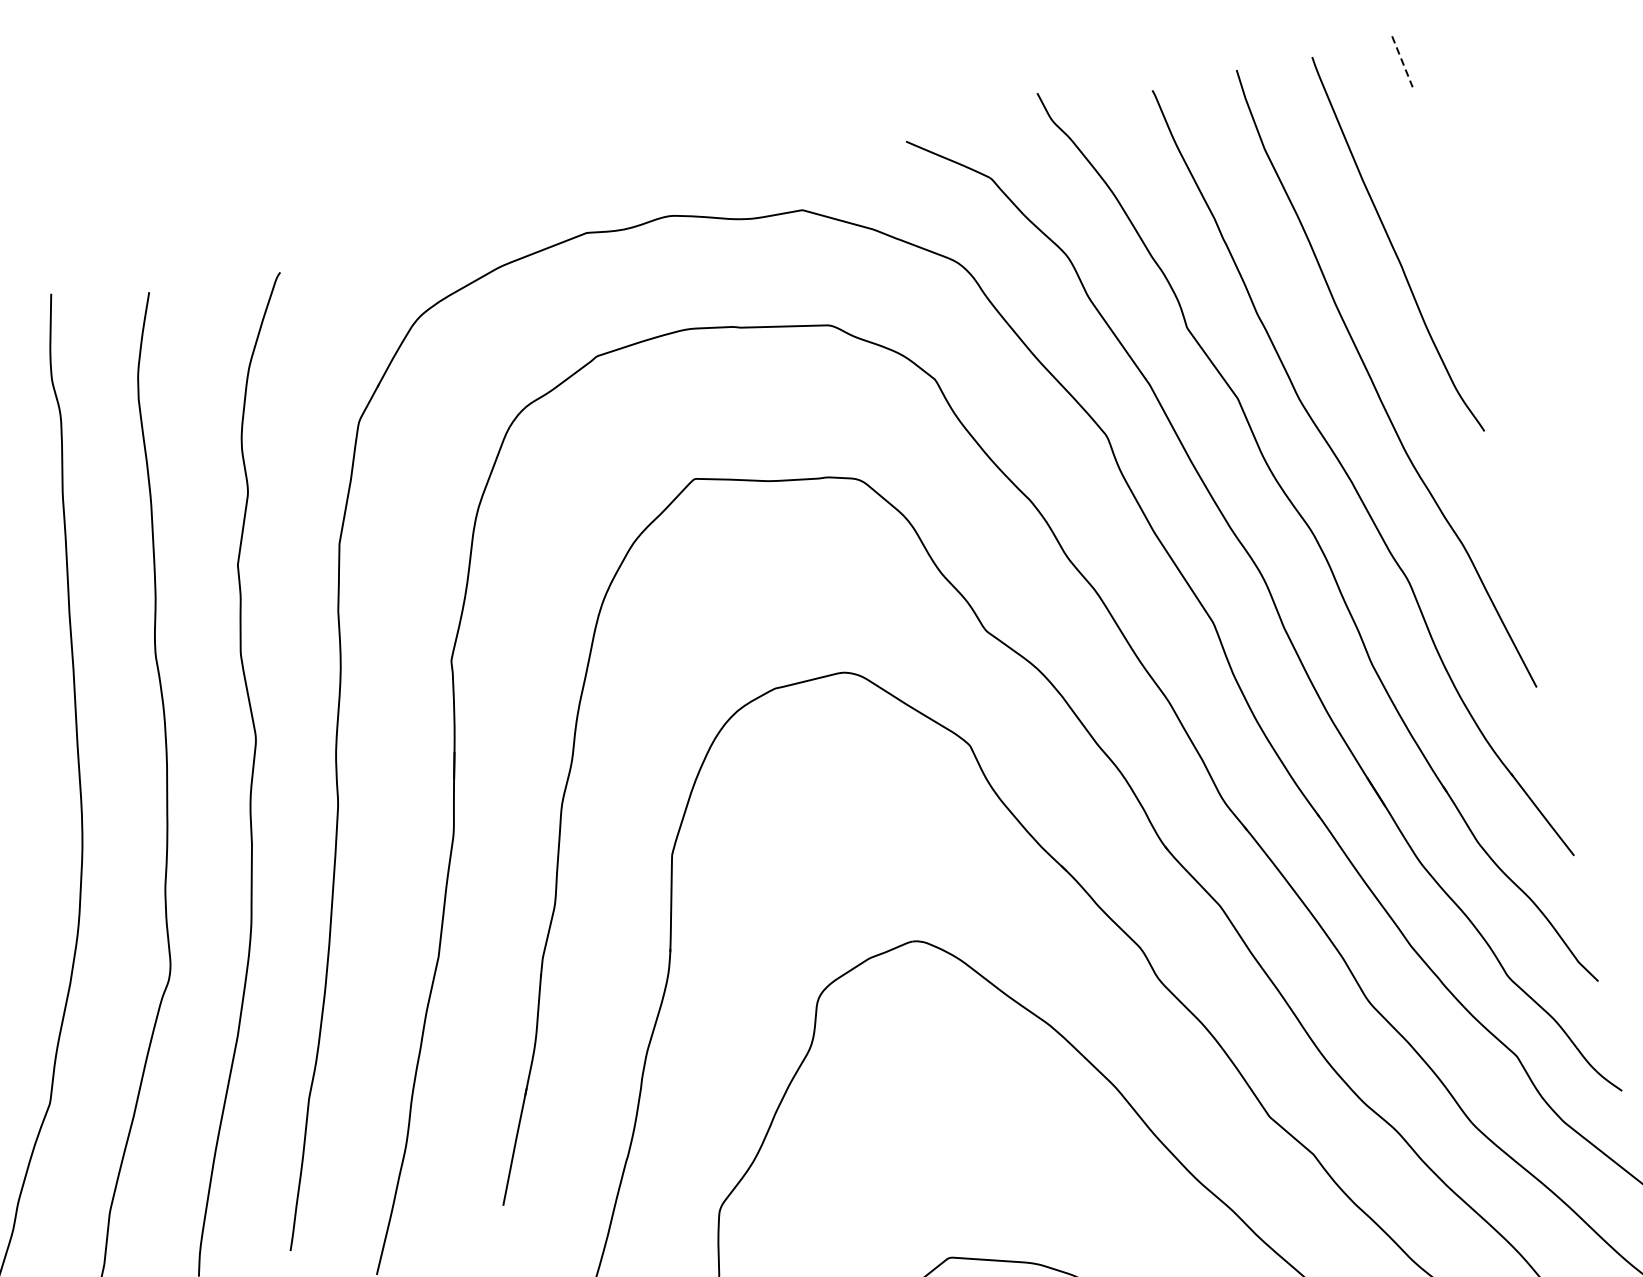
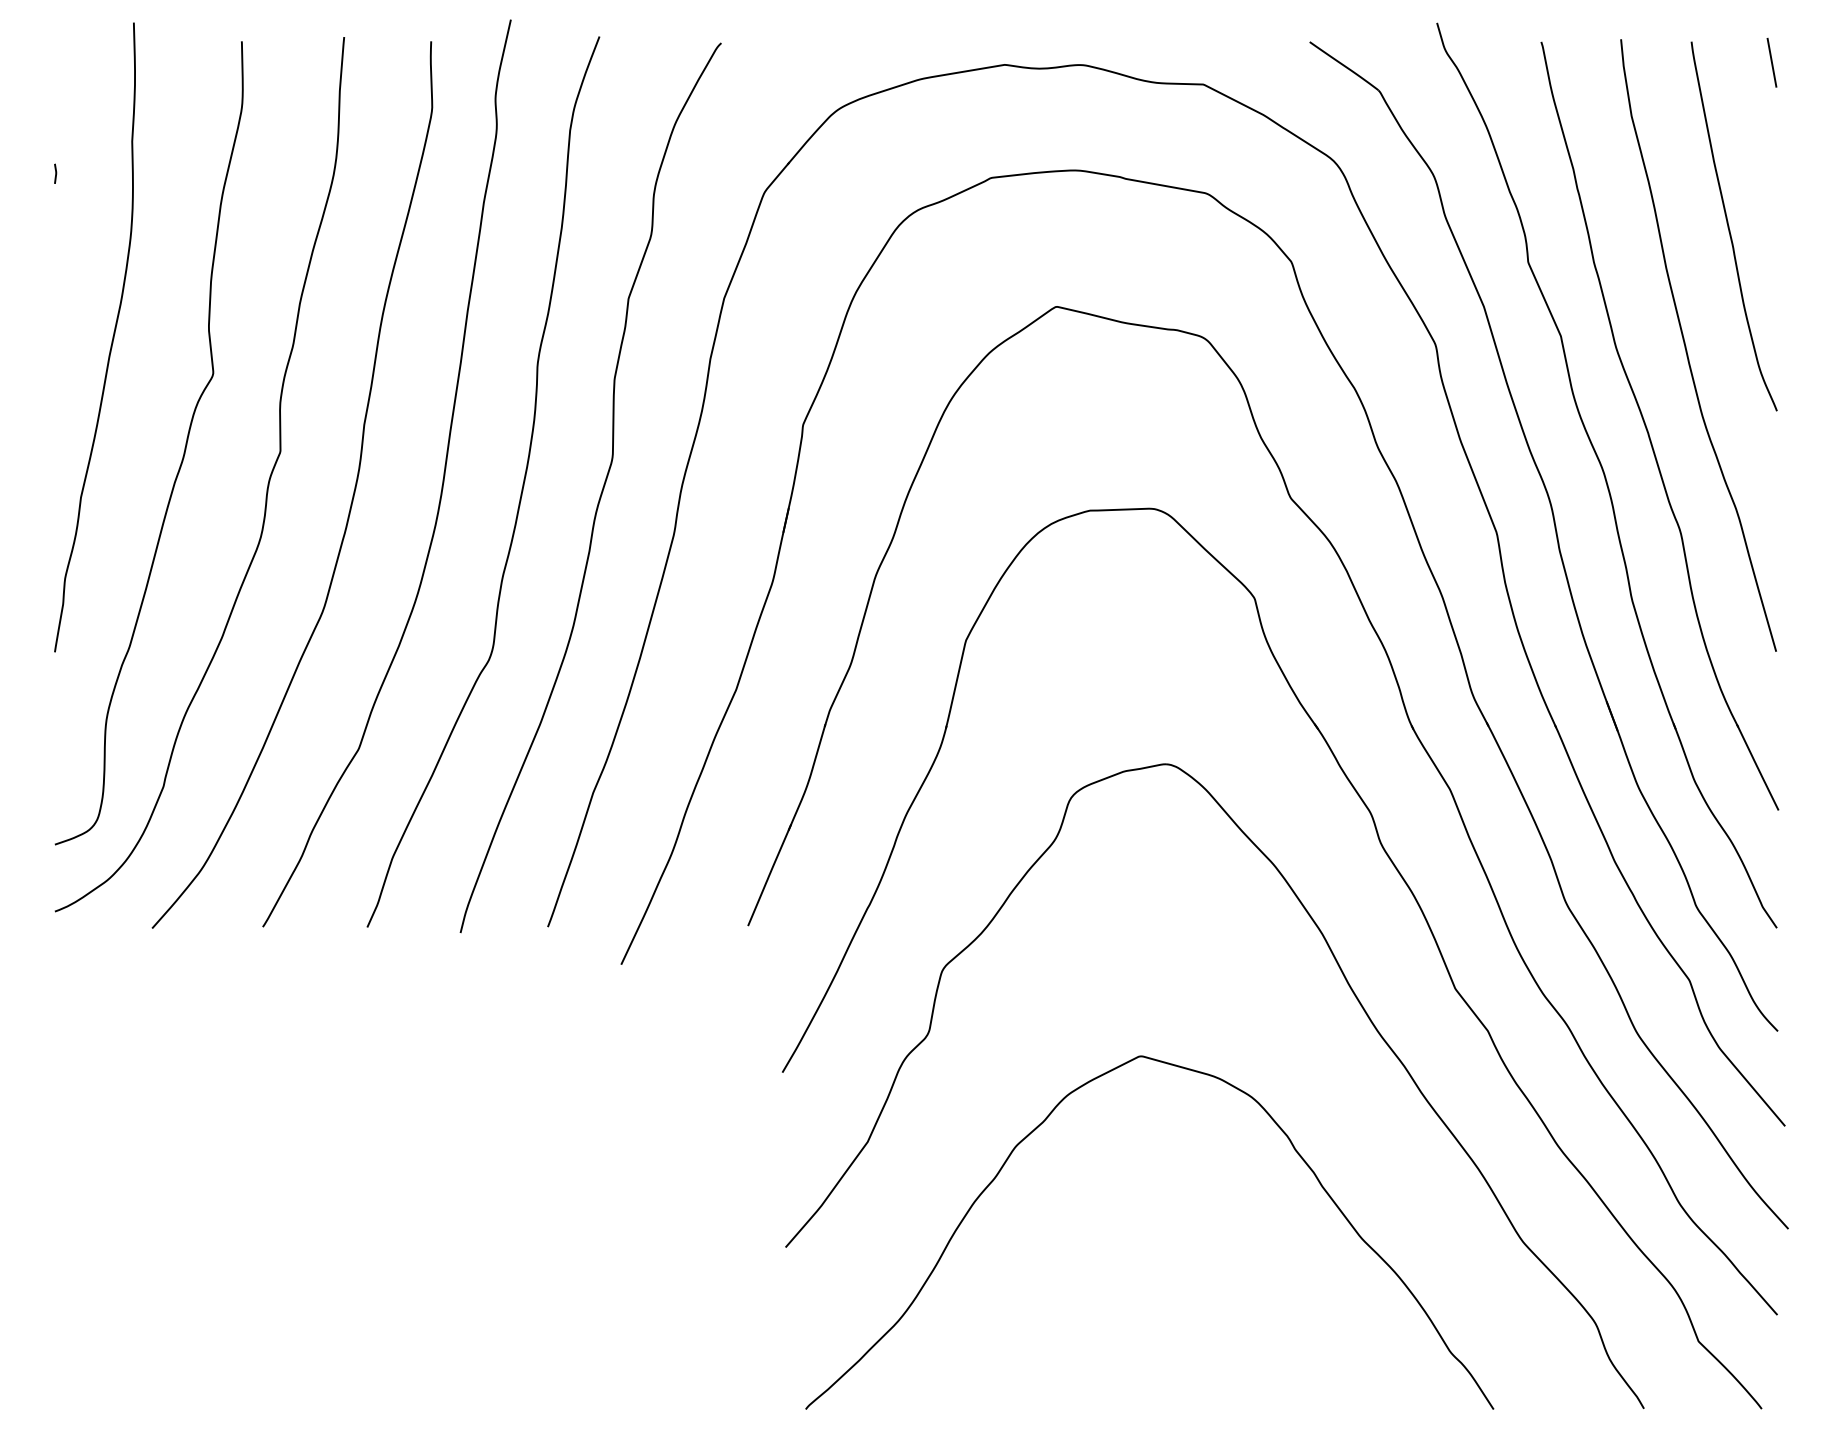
line: (1403, 62) -> (1772, 63), dashed -> solid

